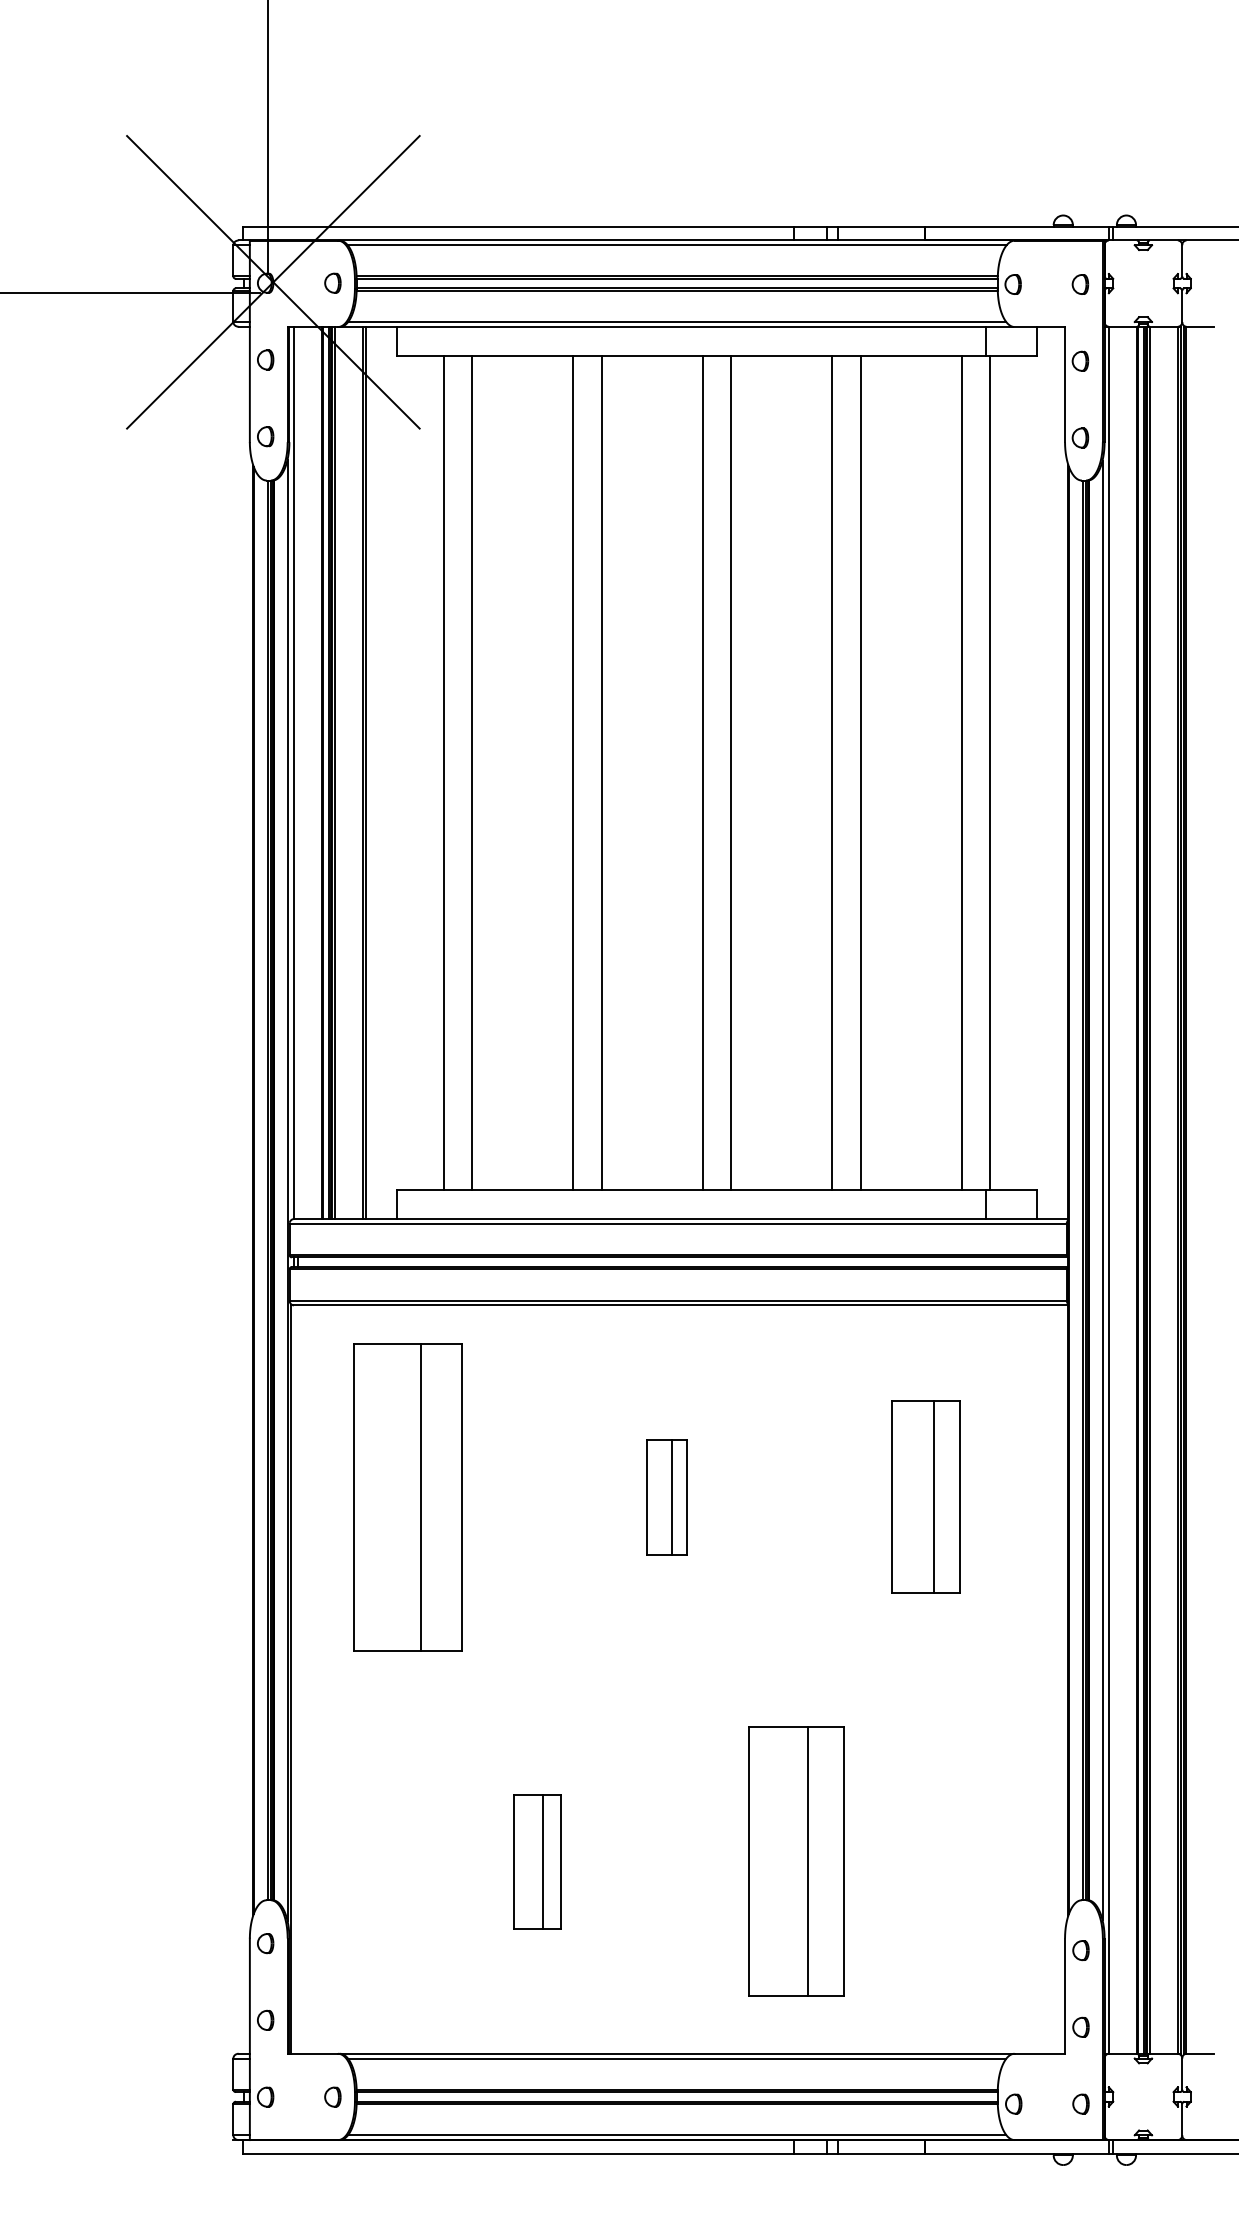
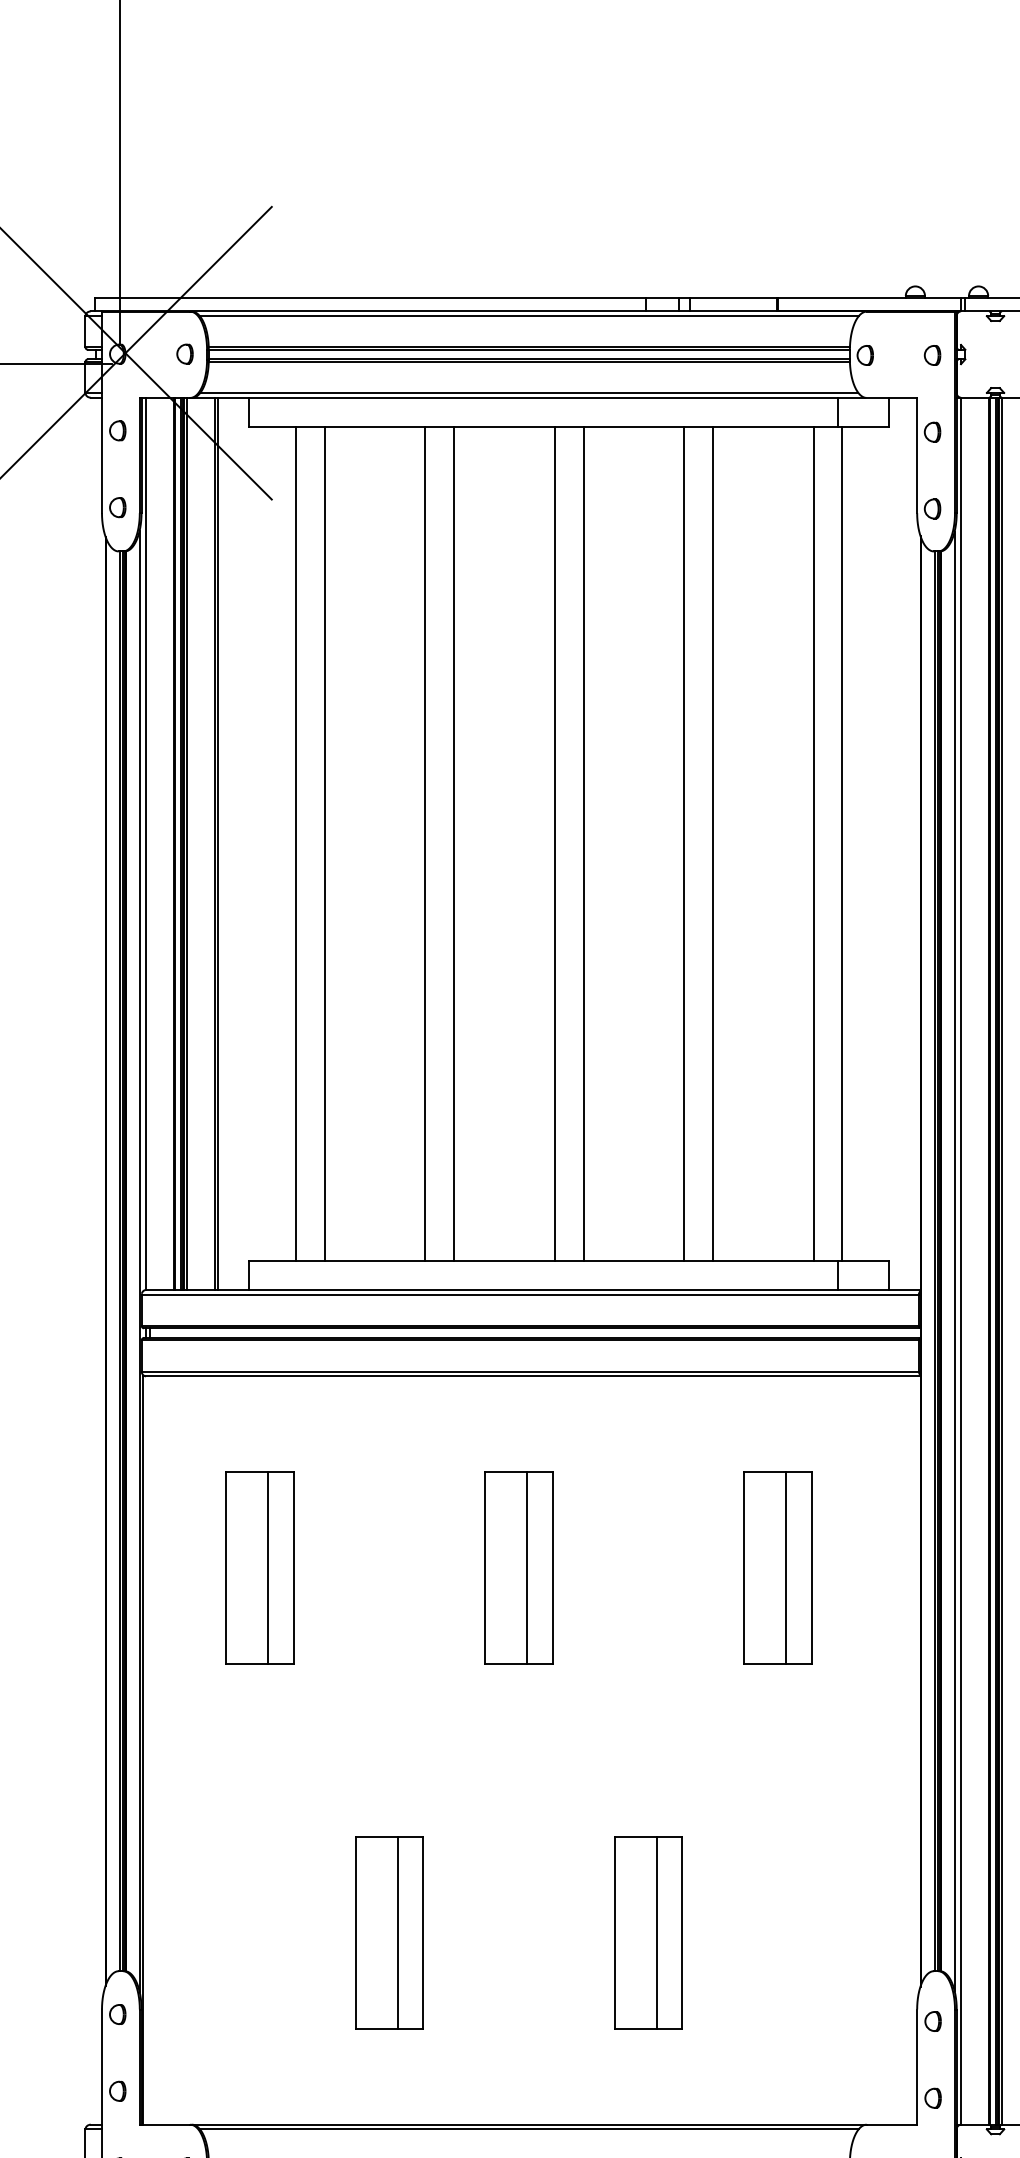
part: (407, 1496) -> (259, 1567), size x0.62
part: (666, 1496) -> (518, 1567), size x1.67
part: (536, 1861) -> (388, 1932), size x1.43
part: (795, 1861) -> (647, 1932), size x0.71

